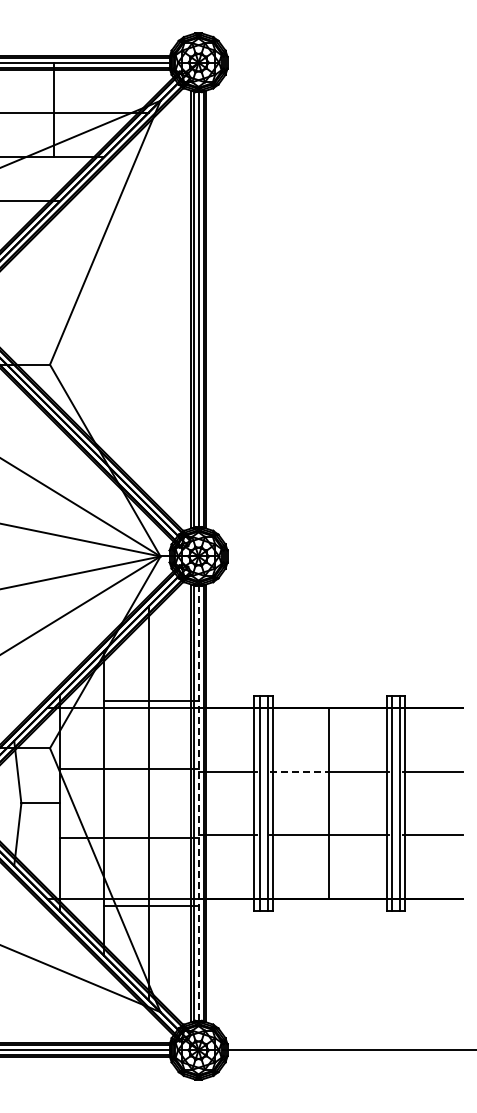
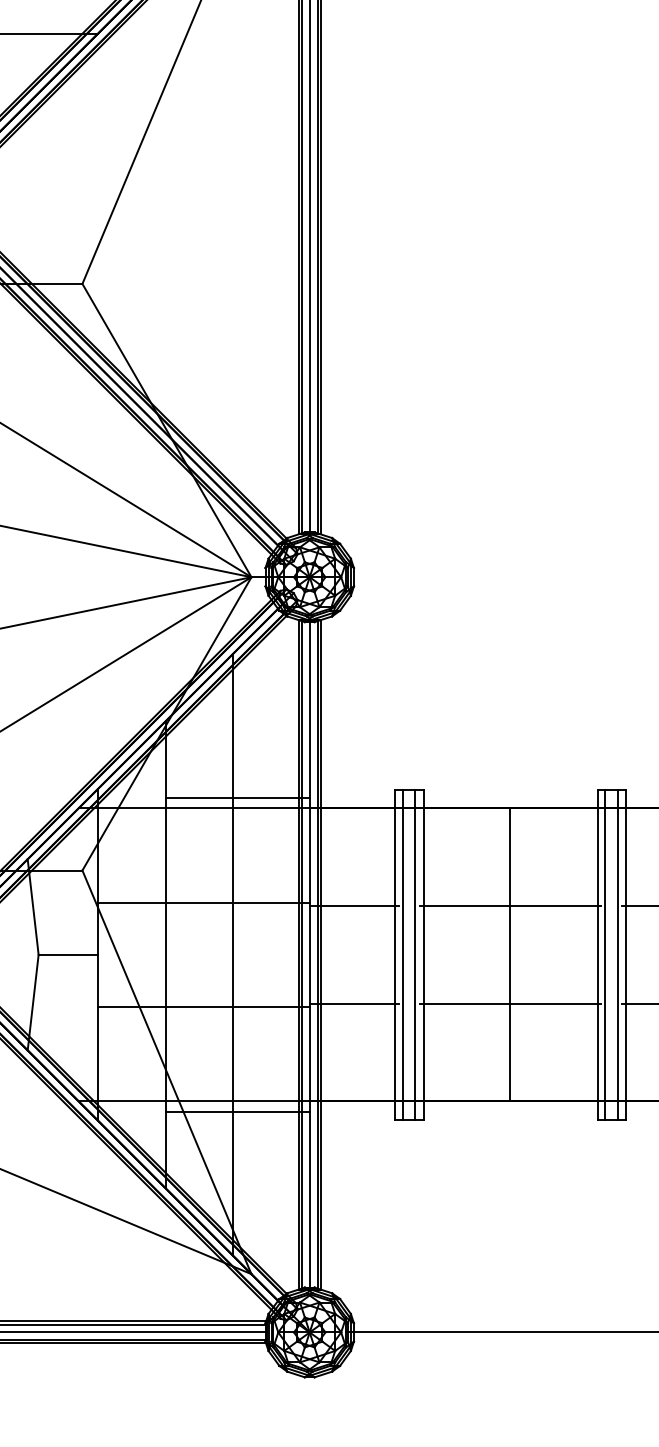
line: (300, 771) -> (465, 906), dashed -> solid
line: (198, 803) -> (309, 955), dashed -> solid

